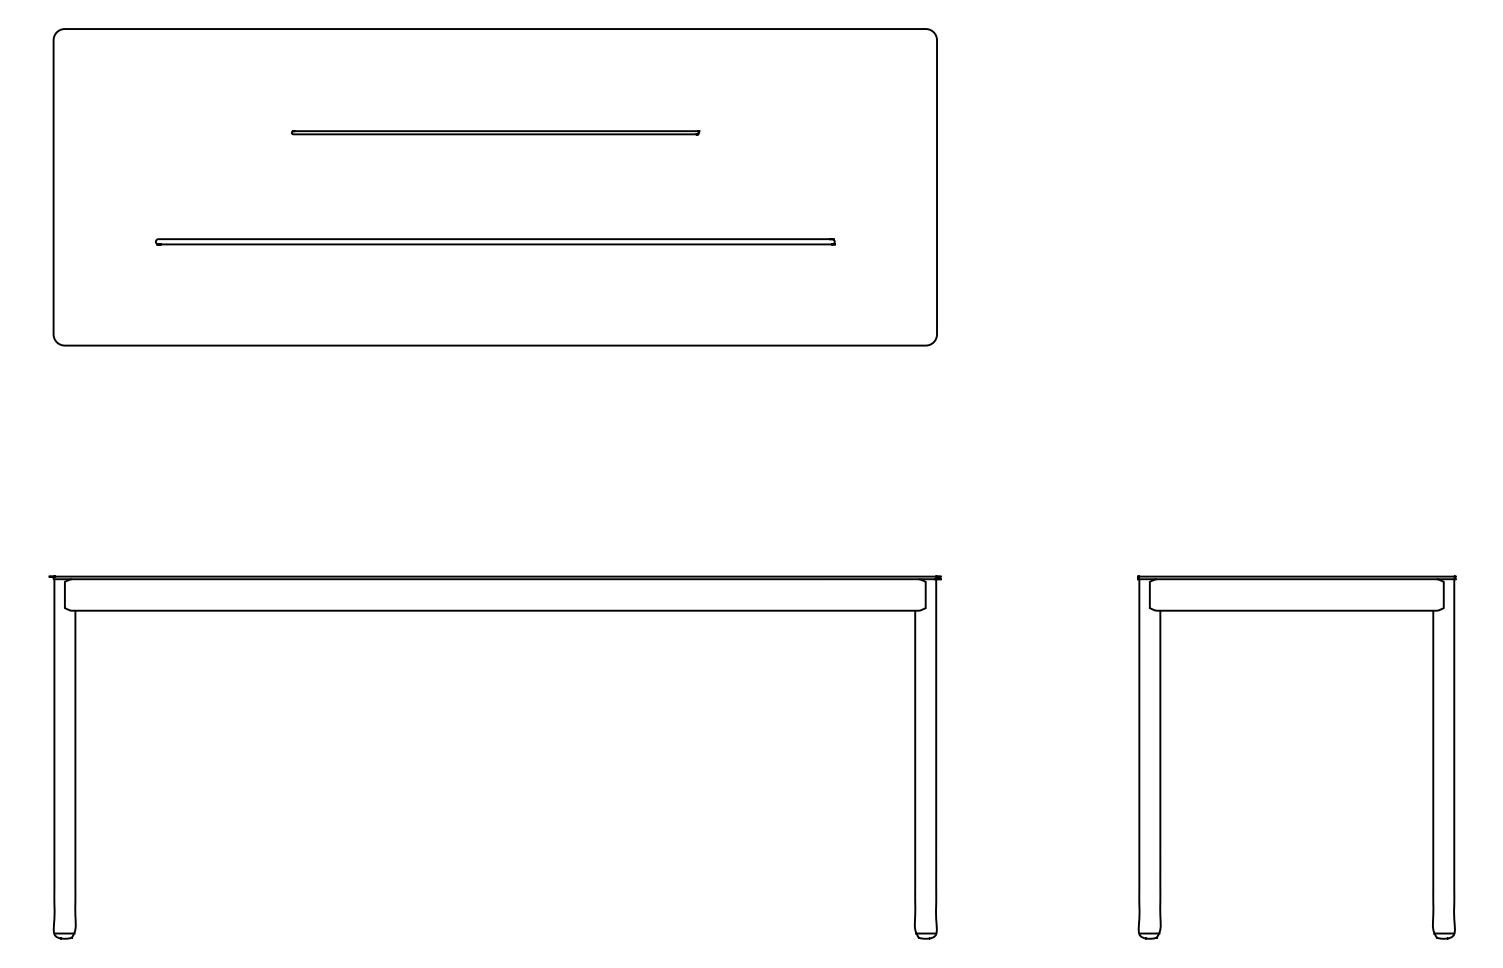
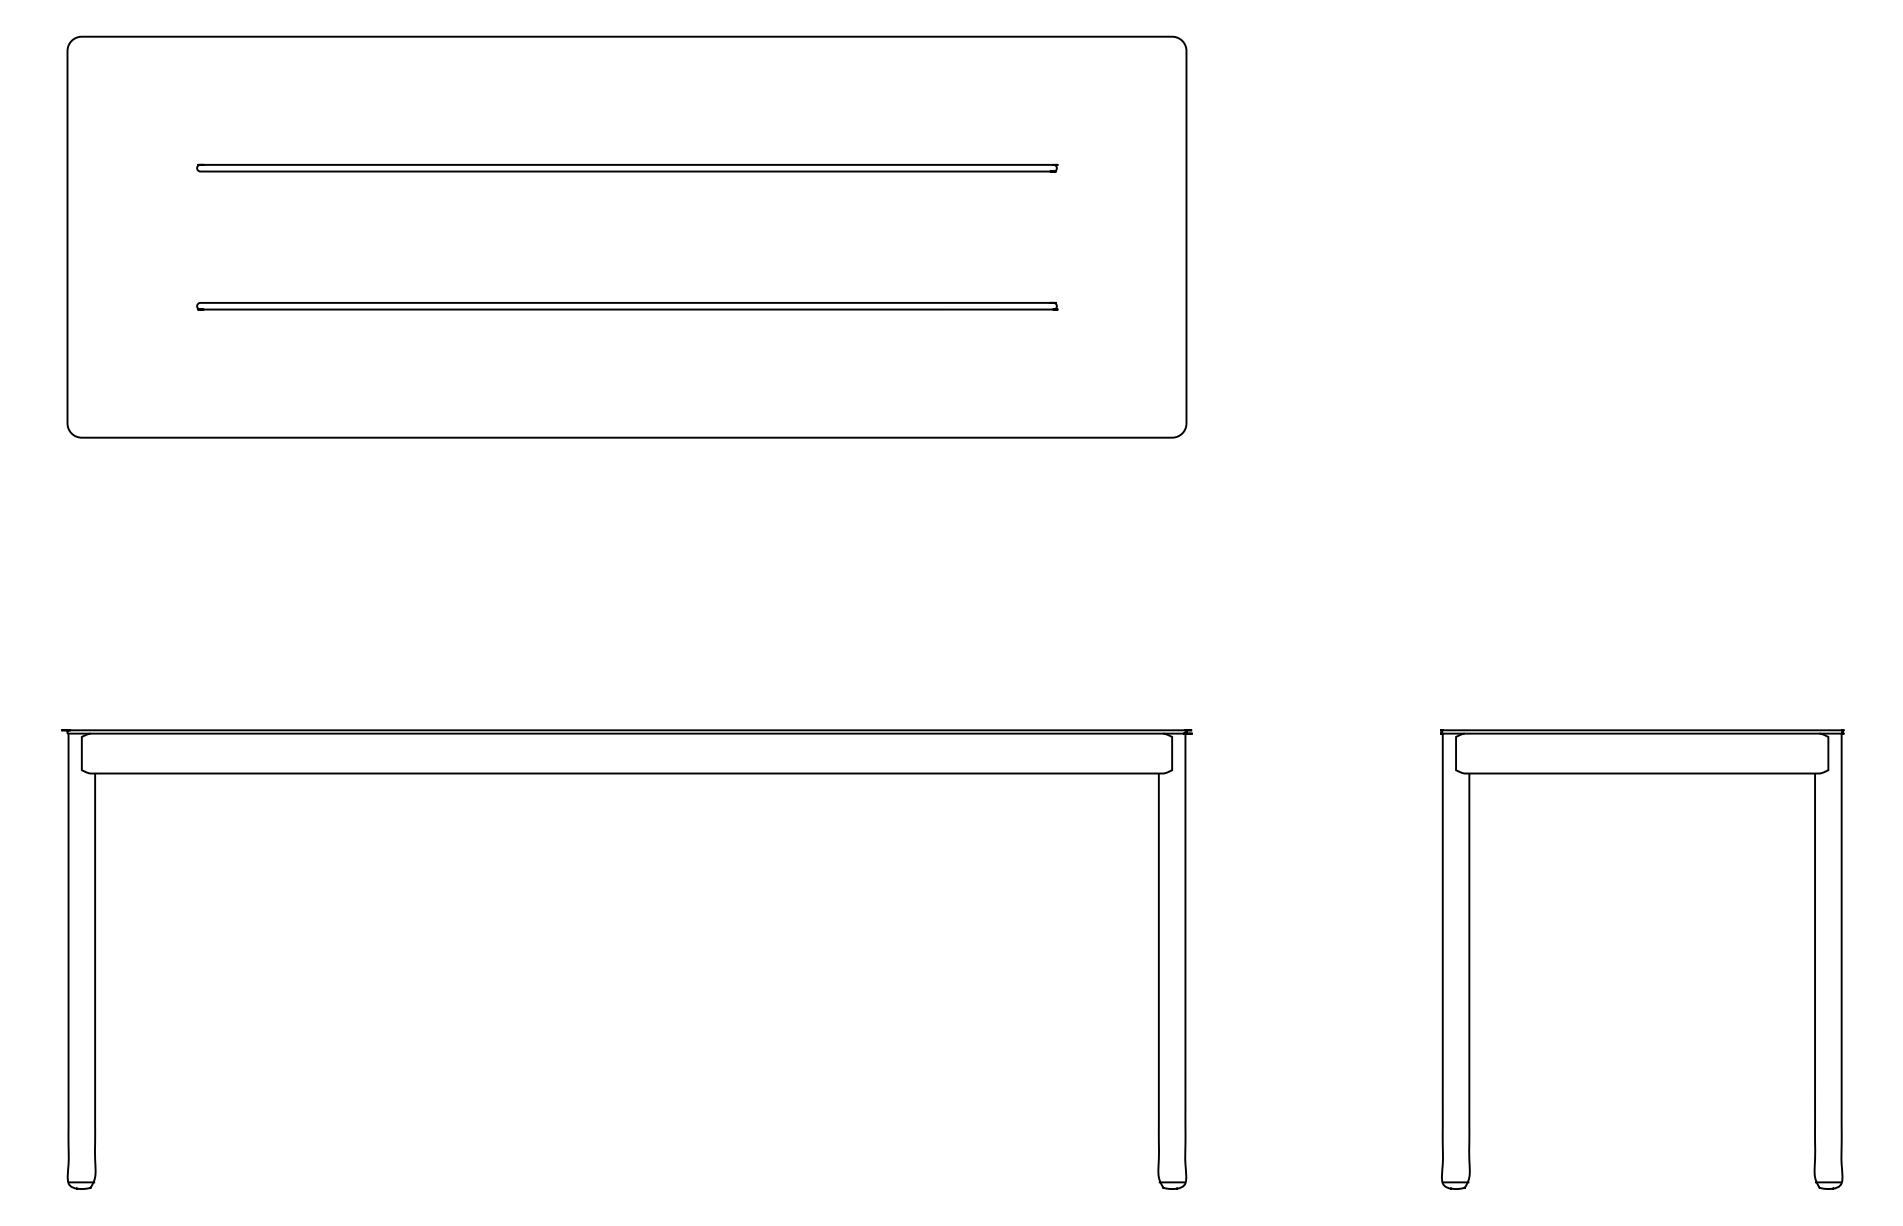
part: (495, 132) -> (627, 167), size x1.67

